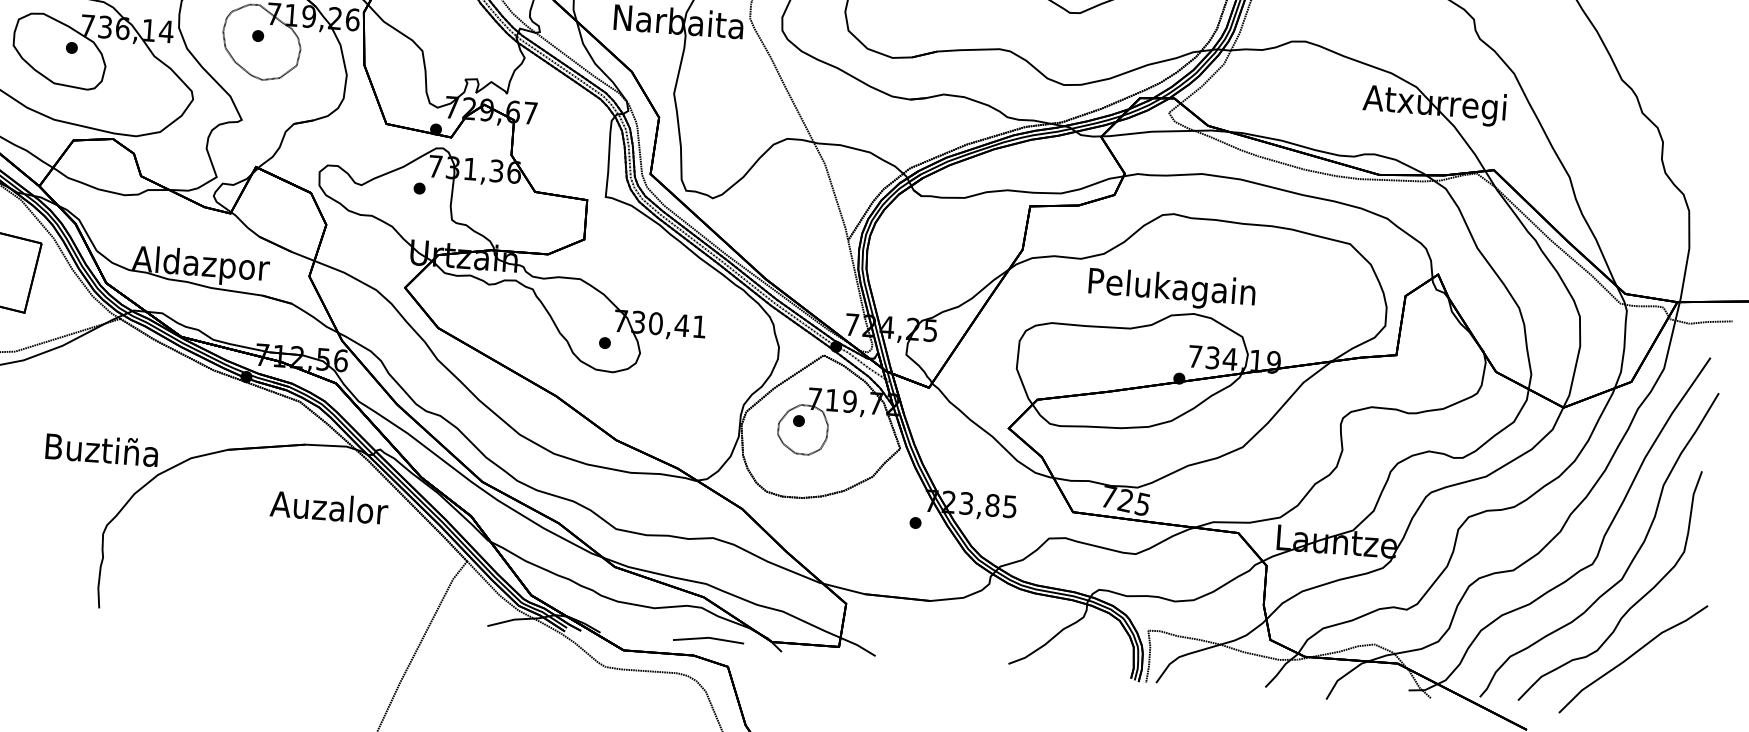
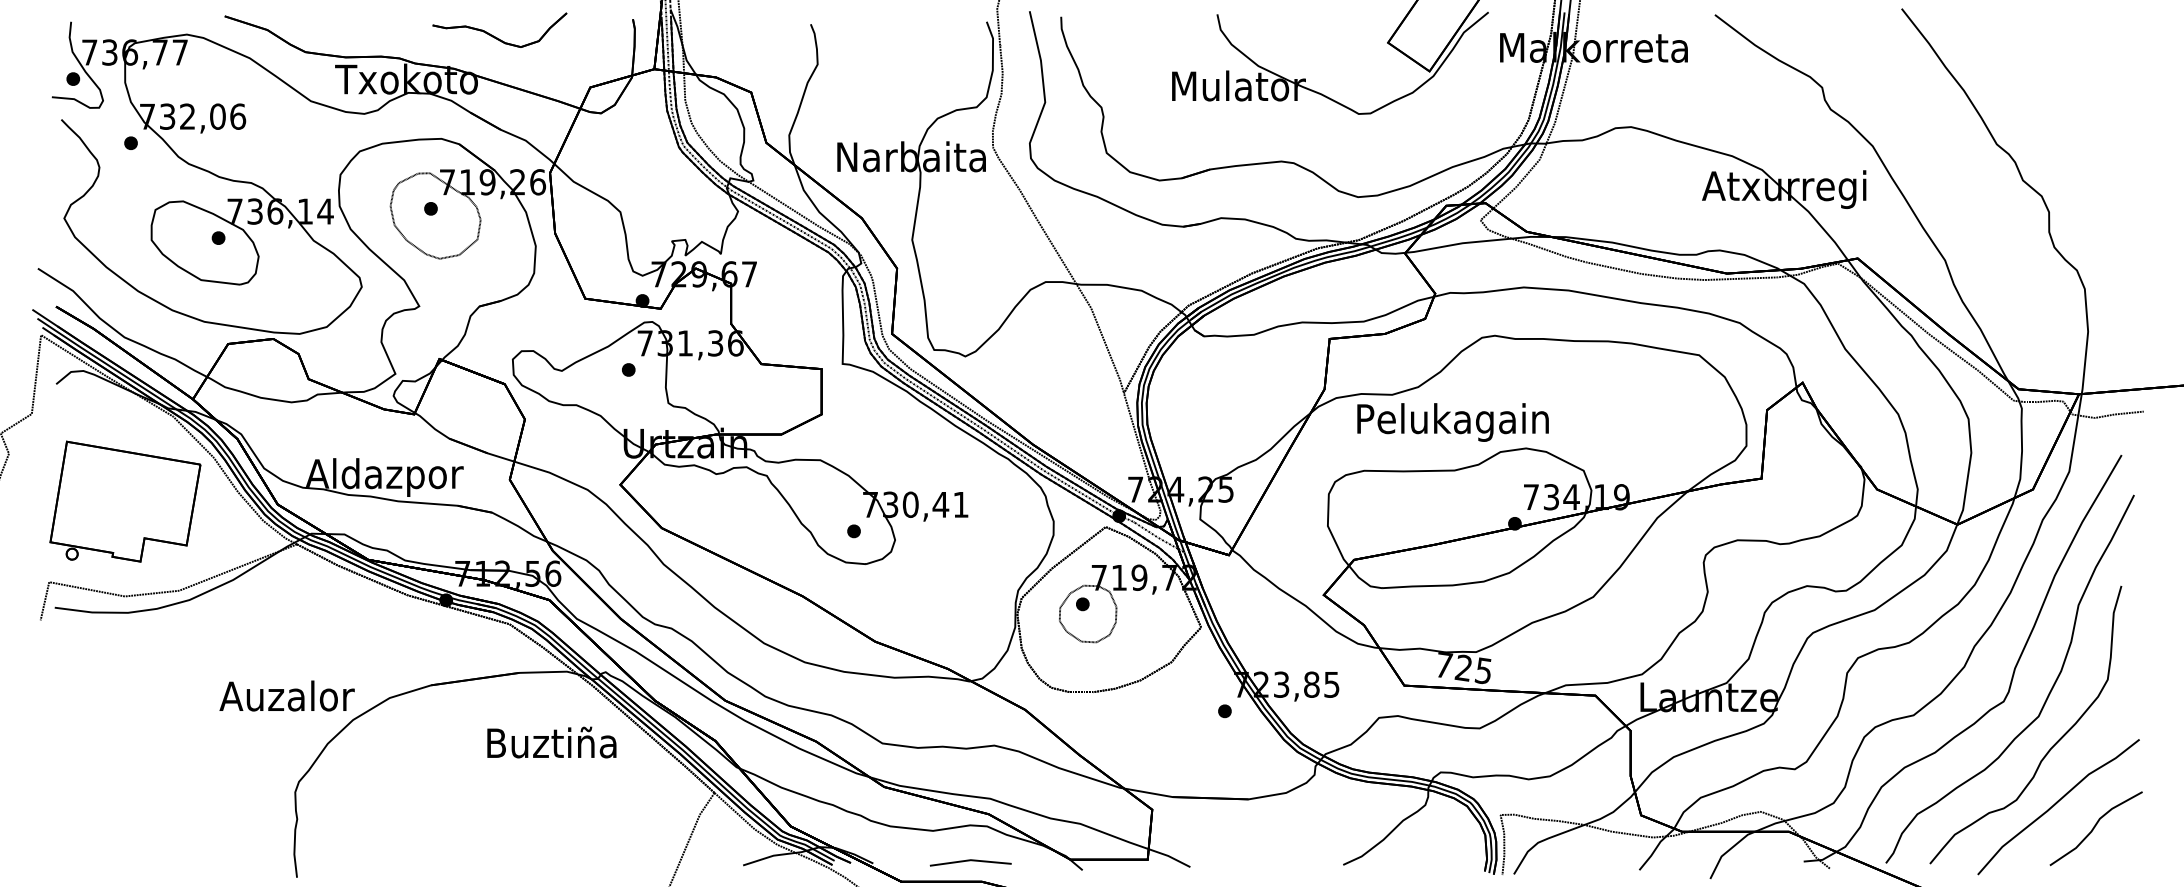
text: (1171, 289) -> (1452, 422), moved
text: (101, 449) -> (286, 695), Buztiña -> Auzalor
text: (328, 507) -> (551, 742), Auzalor -> Buztiña
line: (708, 638) -> (970, 861), moved
curve: (1664, 679) -> (2095, 827), added

